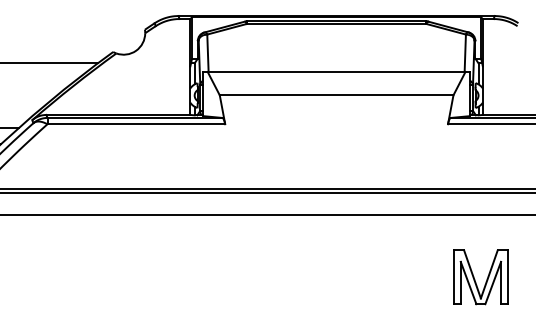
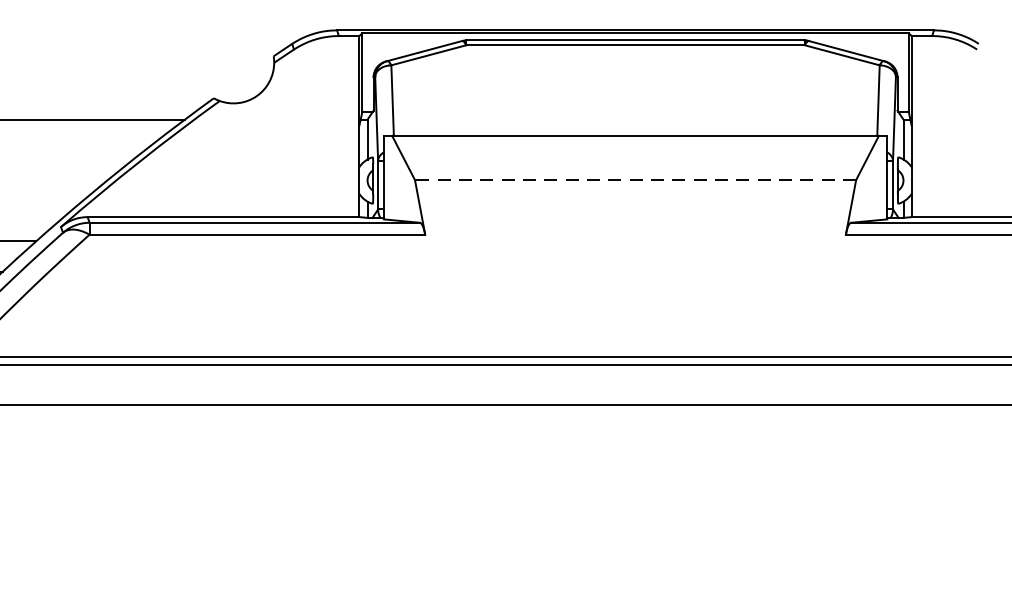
line: (336, 95) -> (635, 180), solid -> dashed
part: (480, 277) -> (907, 524), removed

